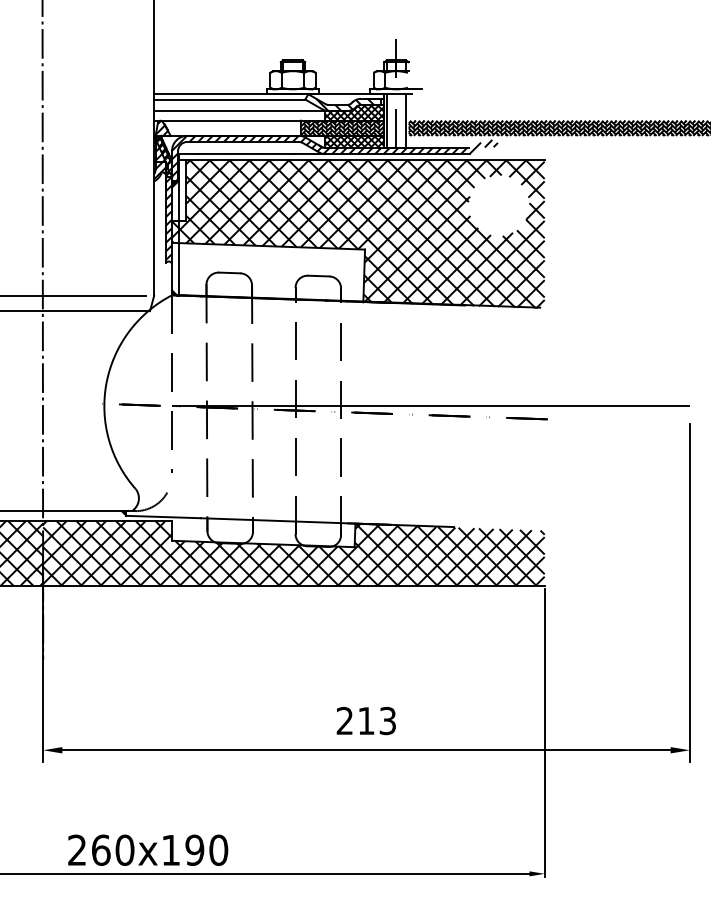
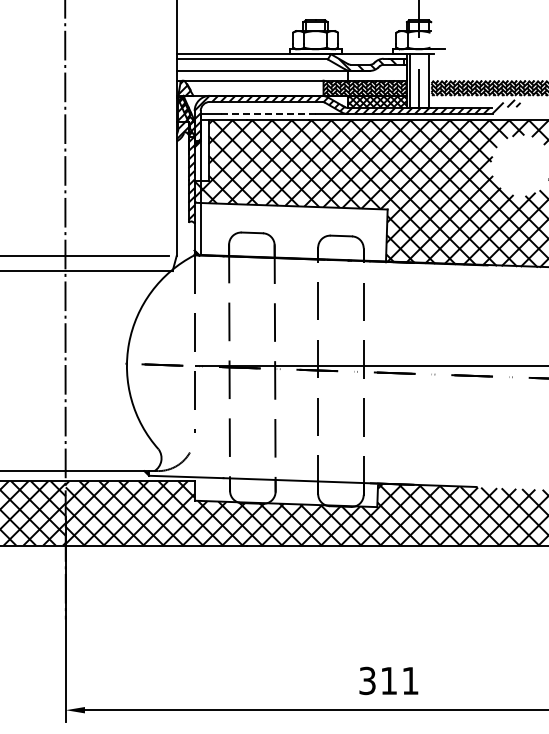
hatch: (354, 112) -> (377, 72), removed
line: (245, 154) -> (268, 114), solid -> dashed
text: (365, 720) -> (388, 680), 213 -> 311

